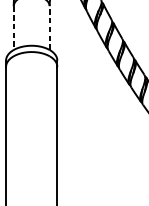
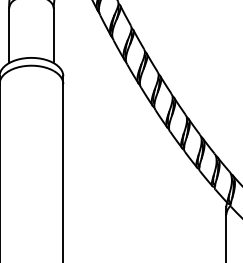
line: (49, 27) -> (53, 35), dashed -> solid
line: (14, 28) -> (9, 36), dashed -> solid

